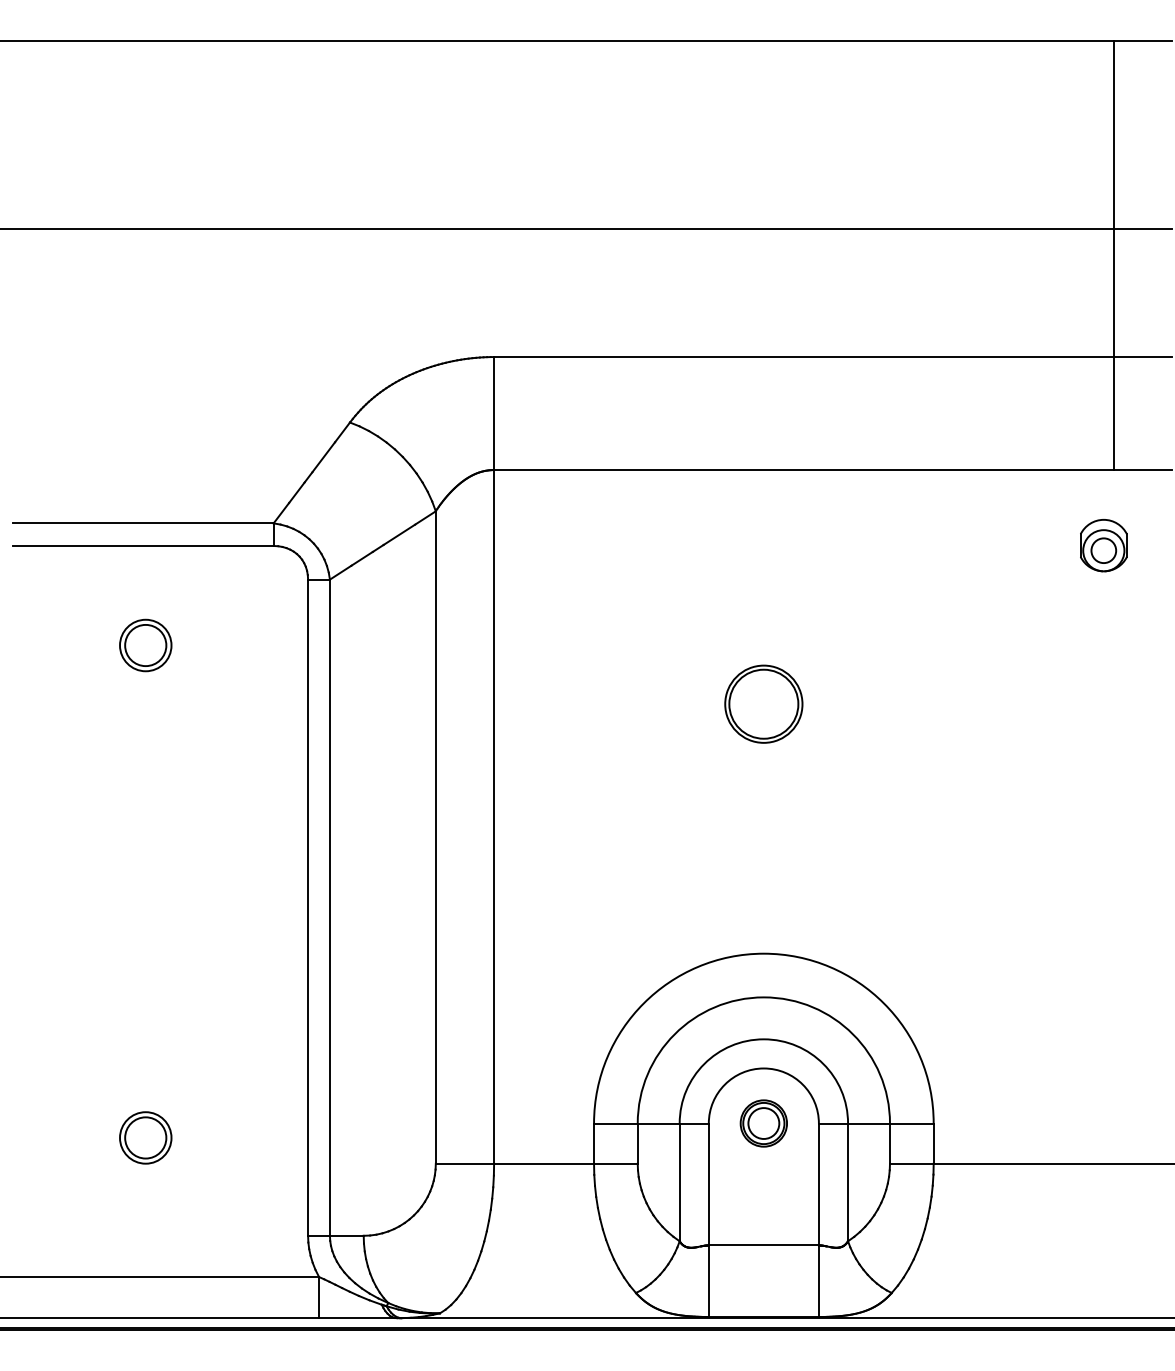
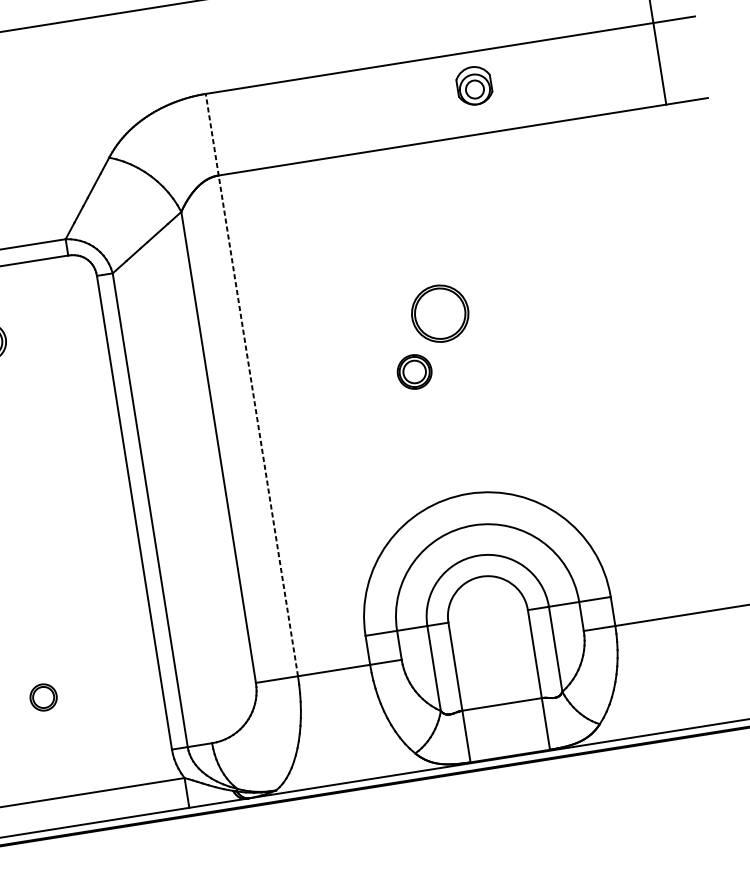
part: (1103, 545) -> (474, 85), moved
line: (494, 759) -> (252, 384), solid -> dashed
part: (763, 1123) -> (414, 372), moved
part: (145, 1137) -> (43, 697), size x0.7

